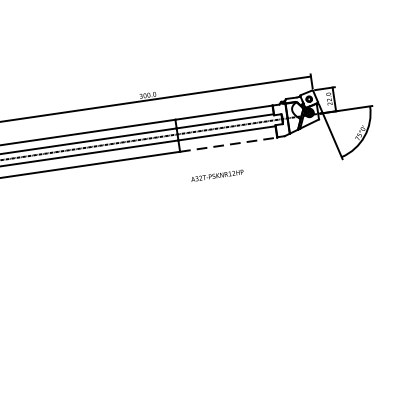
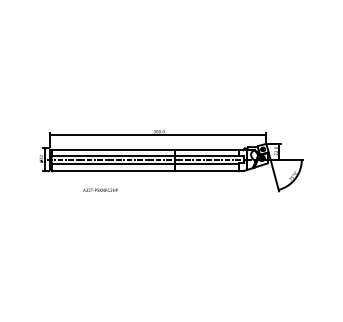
line: (229, 144) -> (207, 171), dashed -> solid
text: (217, 174) -> (100, 189), moved

